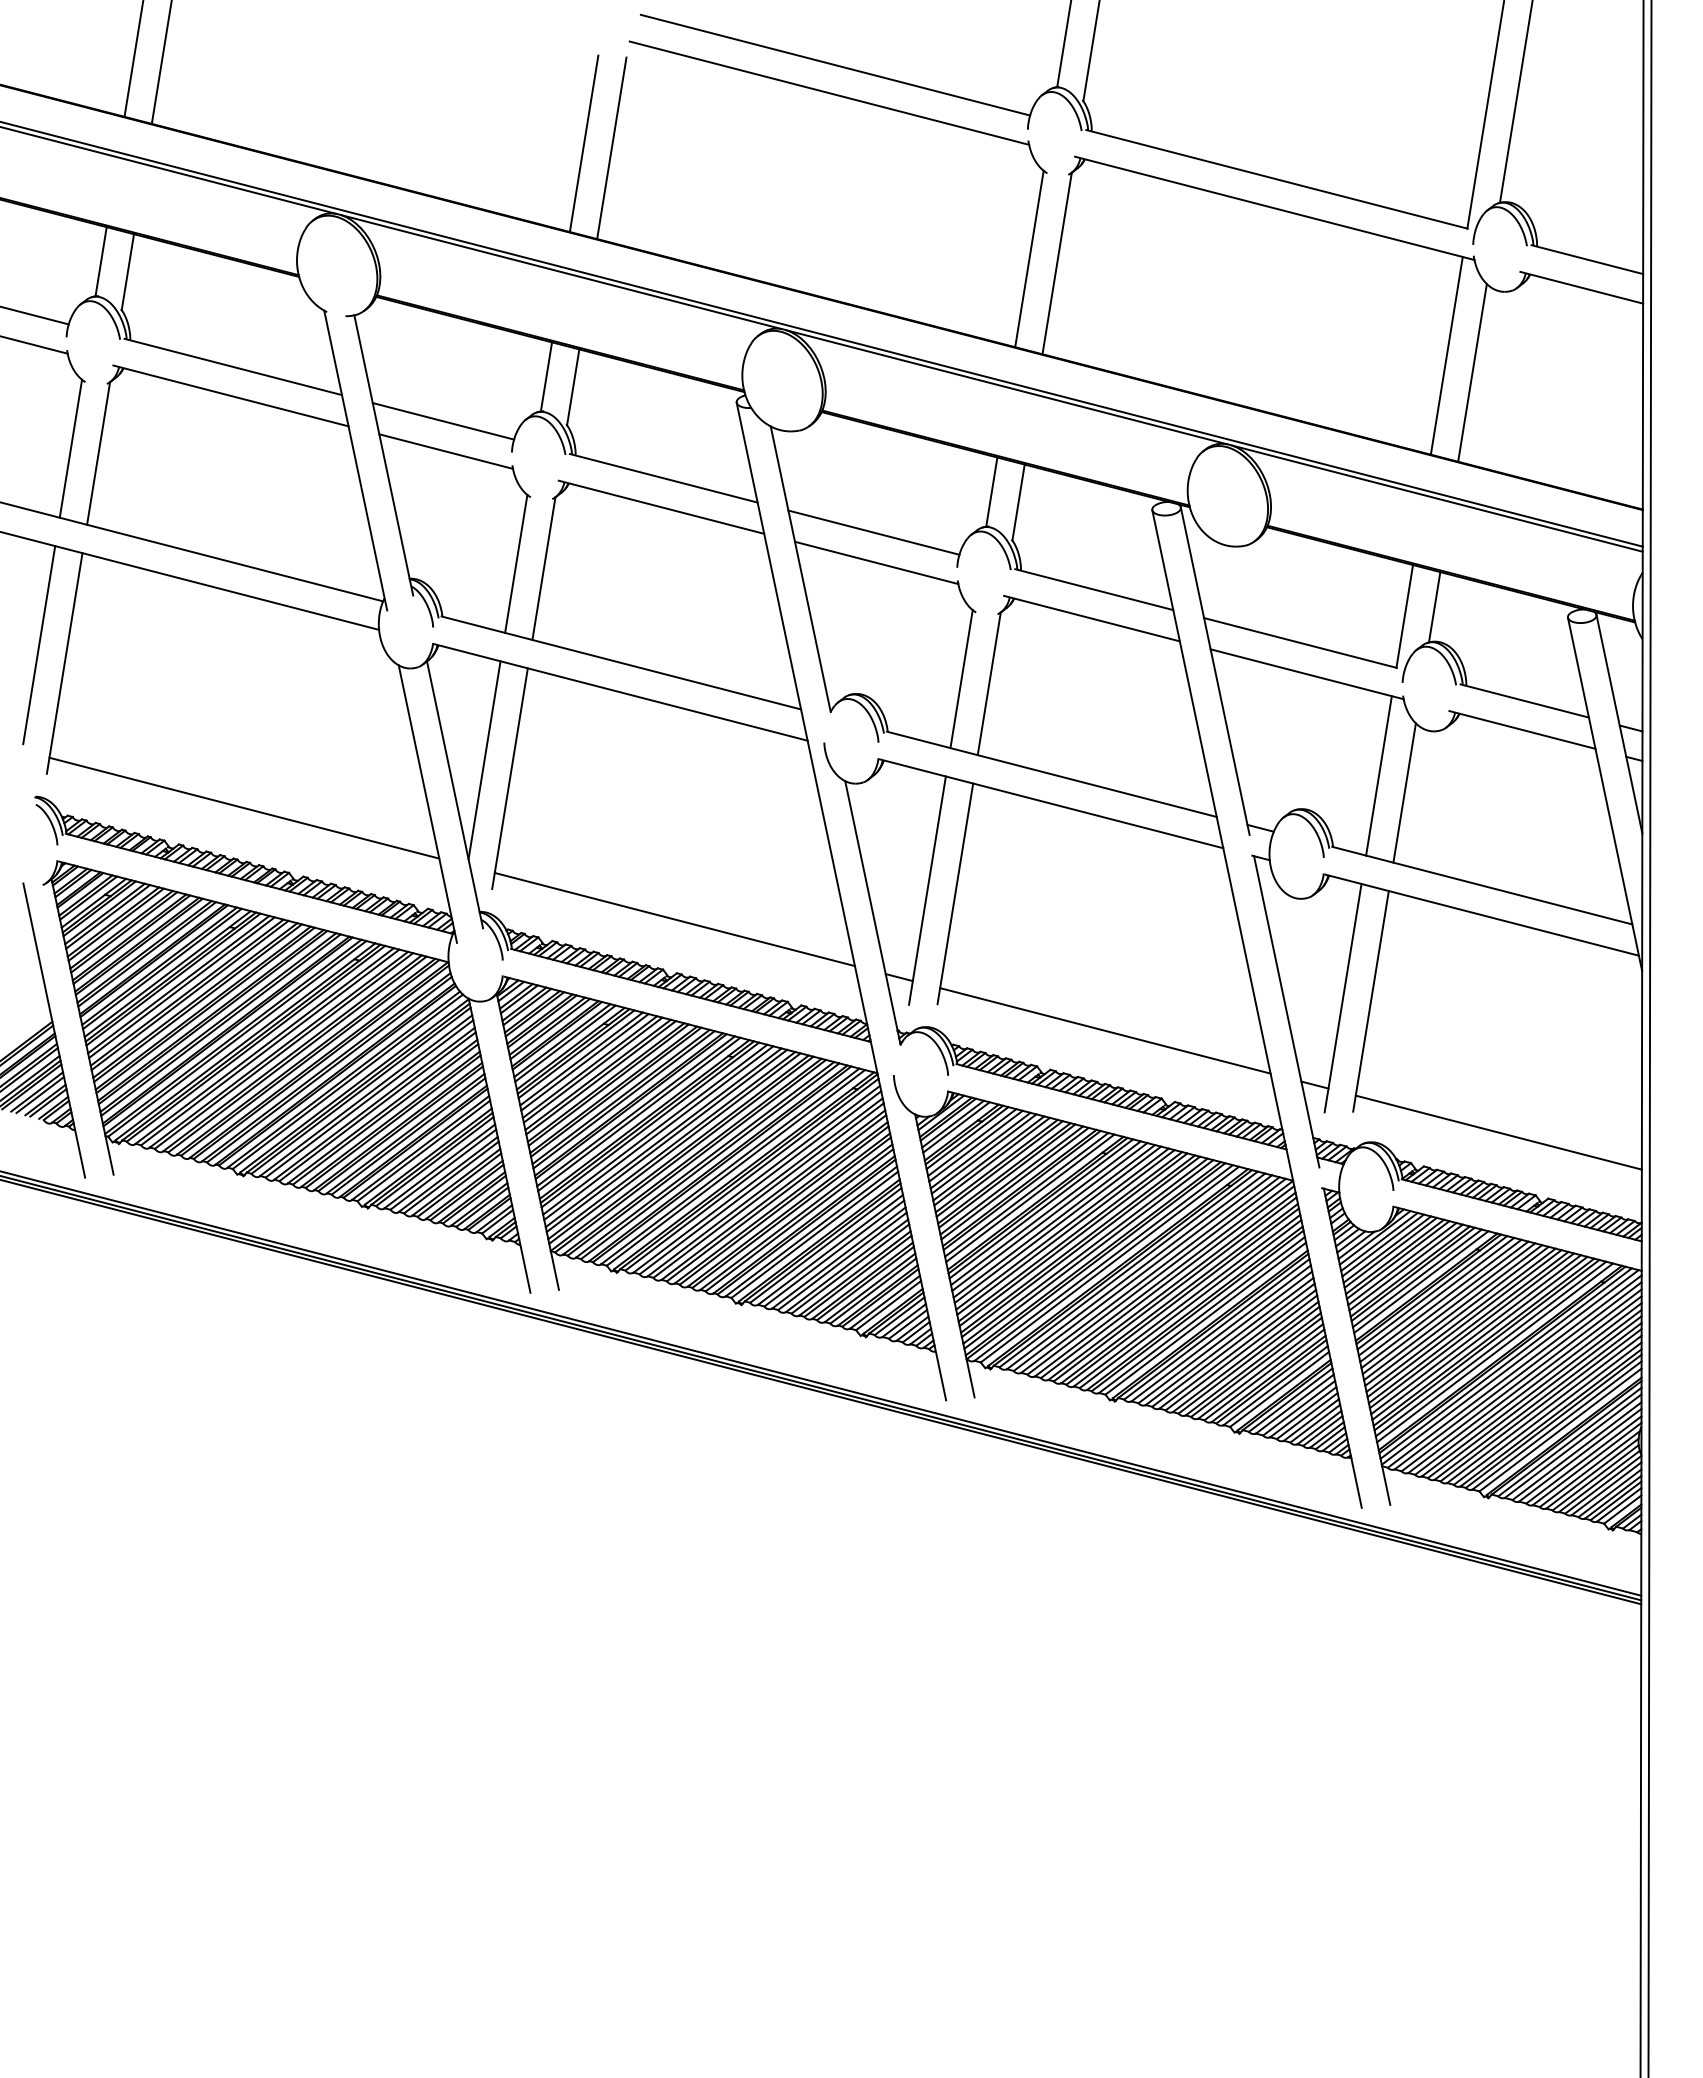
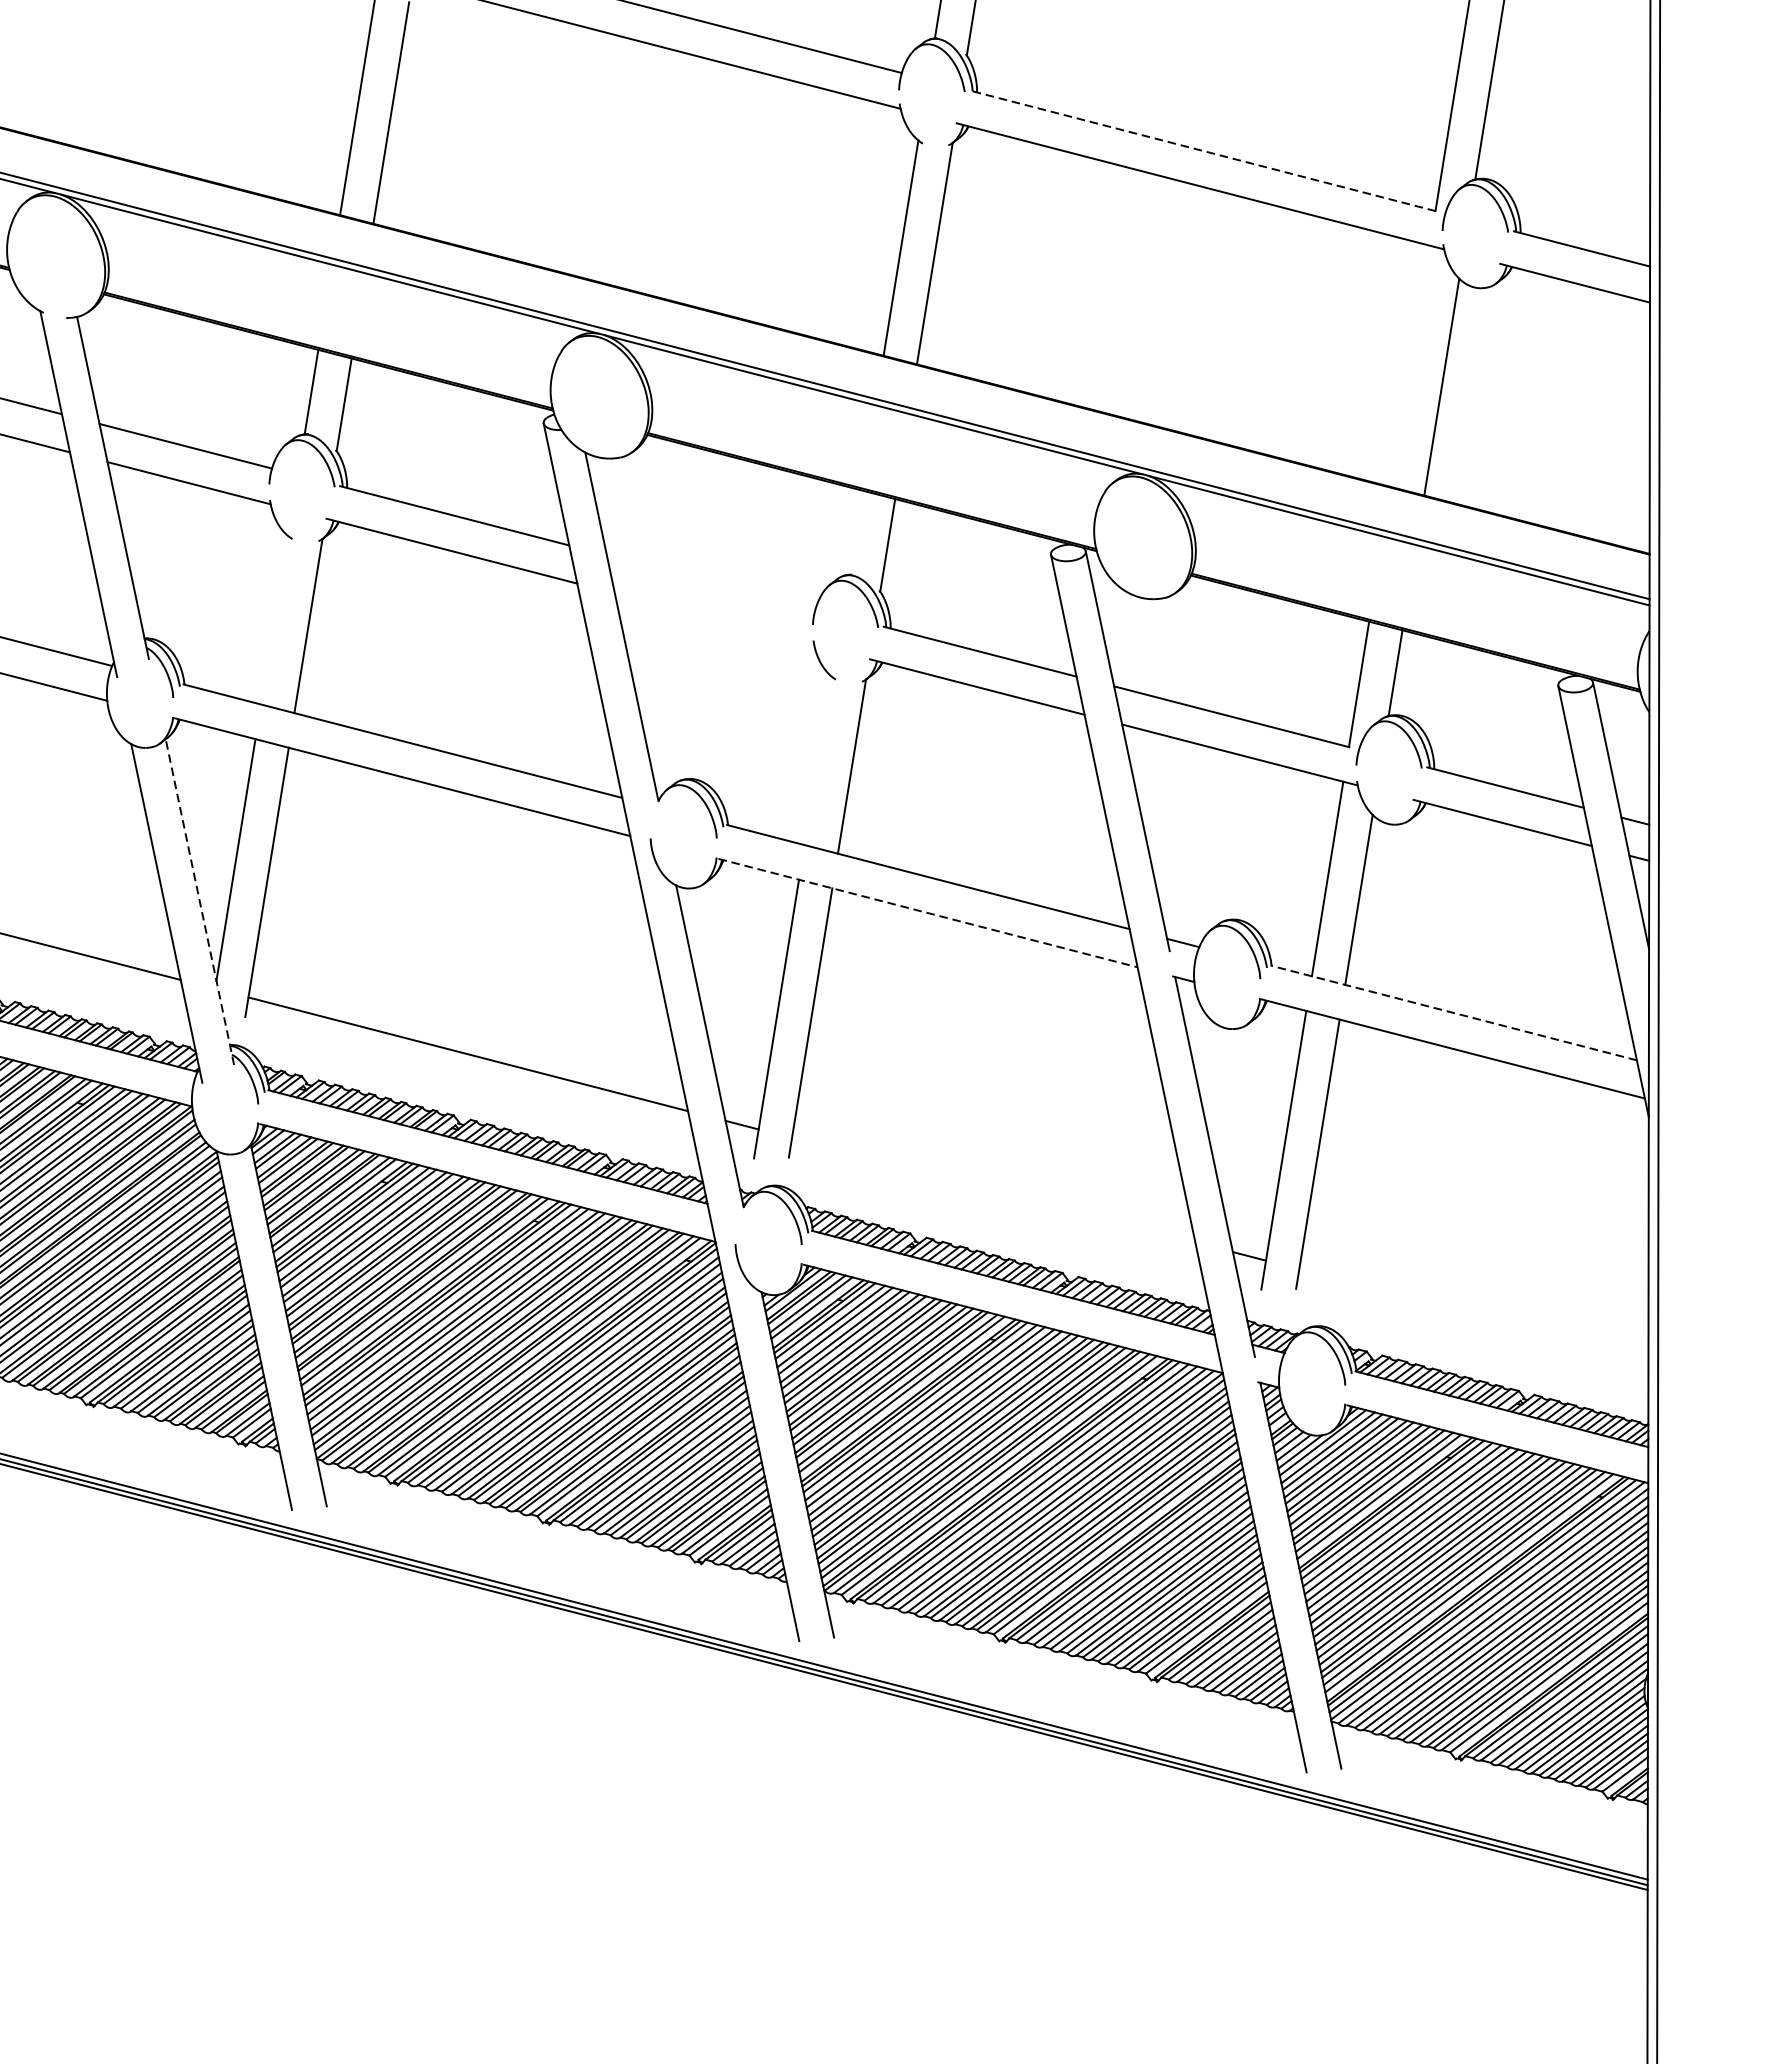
line: (1276, 179) -> (1202, 151), solid -> dashed
line: (1446, 355) -> (1410, 365), removed
line: (991, 491) -> (854, 531), removed
line: (873, 532) -> (710, 581), removed
line: (876, 562) -> (714, 618), removed
line: (516, 563) -> (274, 619), removed
line: (961, 679) -> (818, 761), removed
line: (454, 794) -> (199, 901), solid -> dashed
line: (1052, 803) -> (929, 912), solid -> dashed
line: (1482, 885) -> (1453, 1012), solid -> dashed
line: (1105, 1030) -> (993, 1189), removed
line: (1498, 1132) -> (1473, 1314), removed

